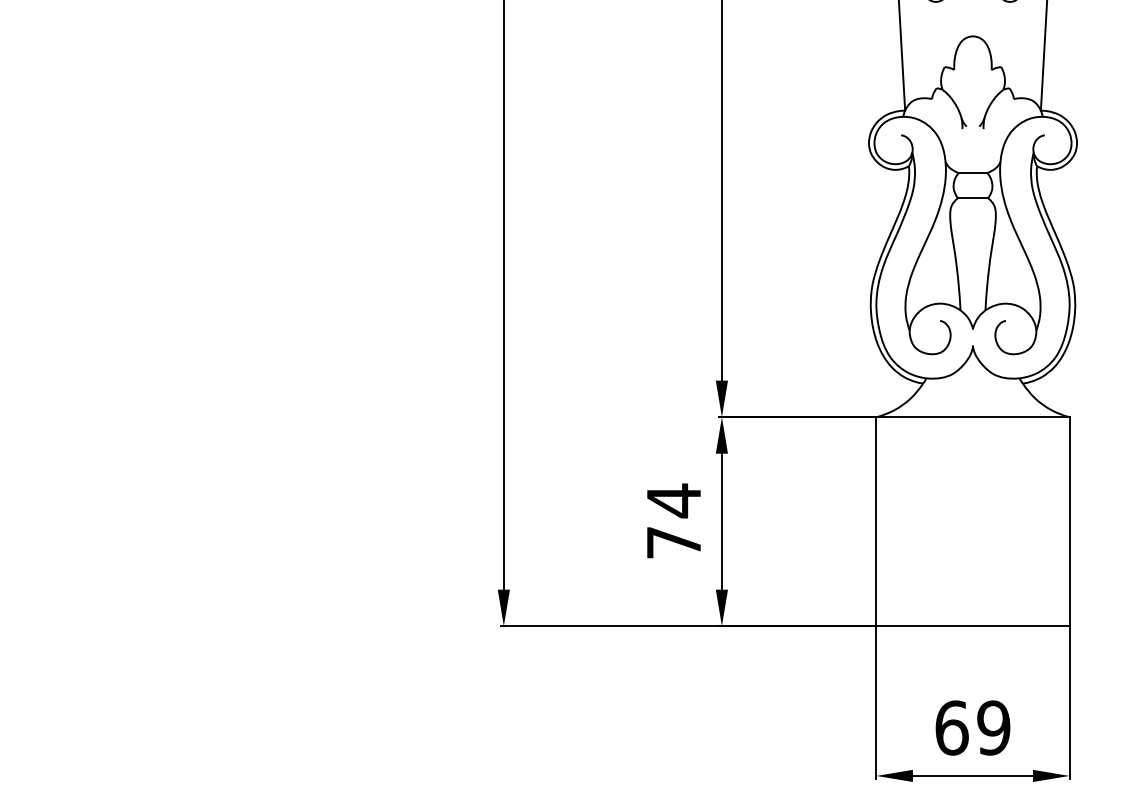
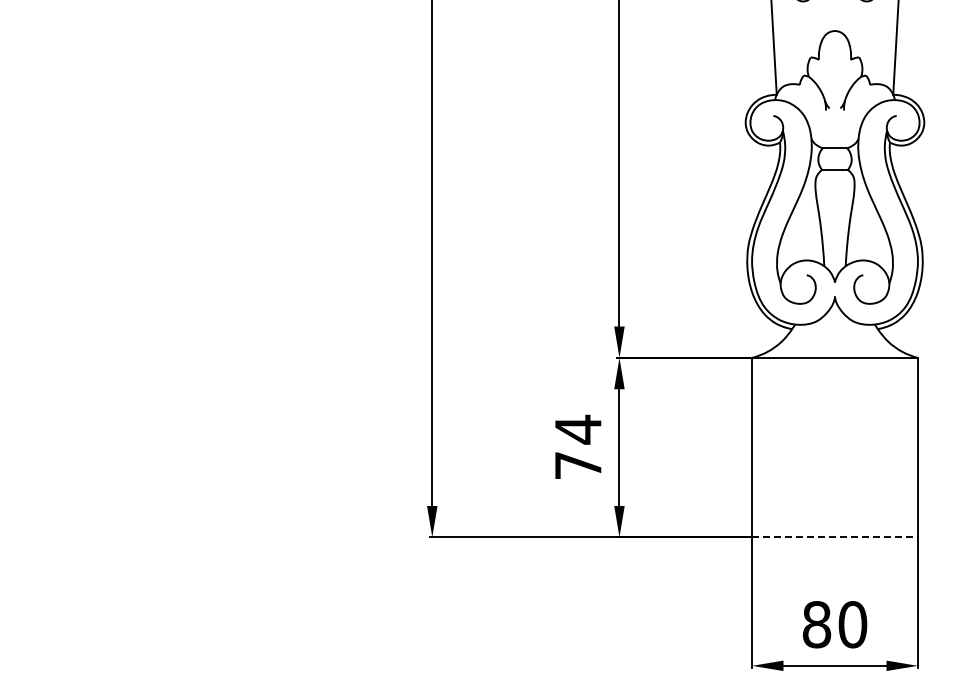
line: (973, 626) -> (835, 537), solid -> dashed
text: (972, 727) -> (834, 624), 69 -> 80

